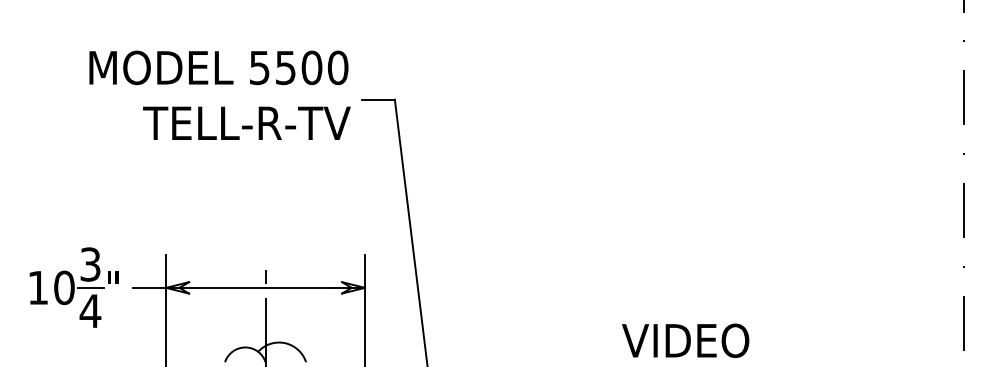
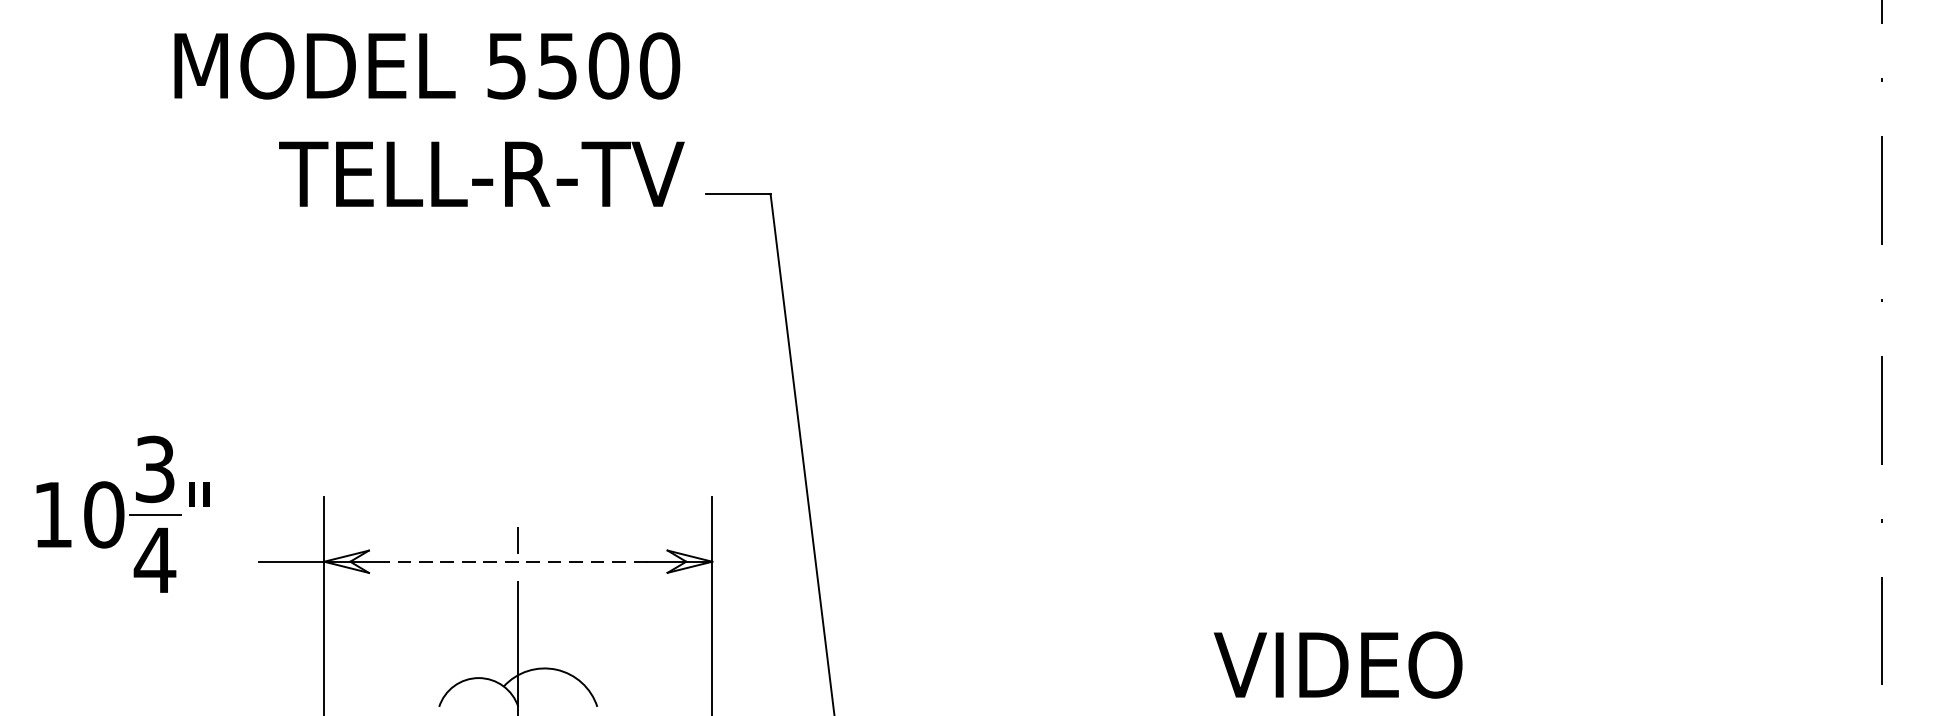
text: (219, 94) -> (428, 117), moved
part: (73, 287) -> (121, 514), moved
line: (265, 287) -> (518, 561), solid -> dashed

